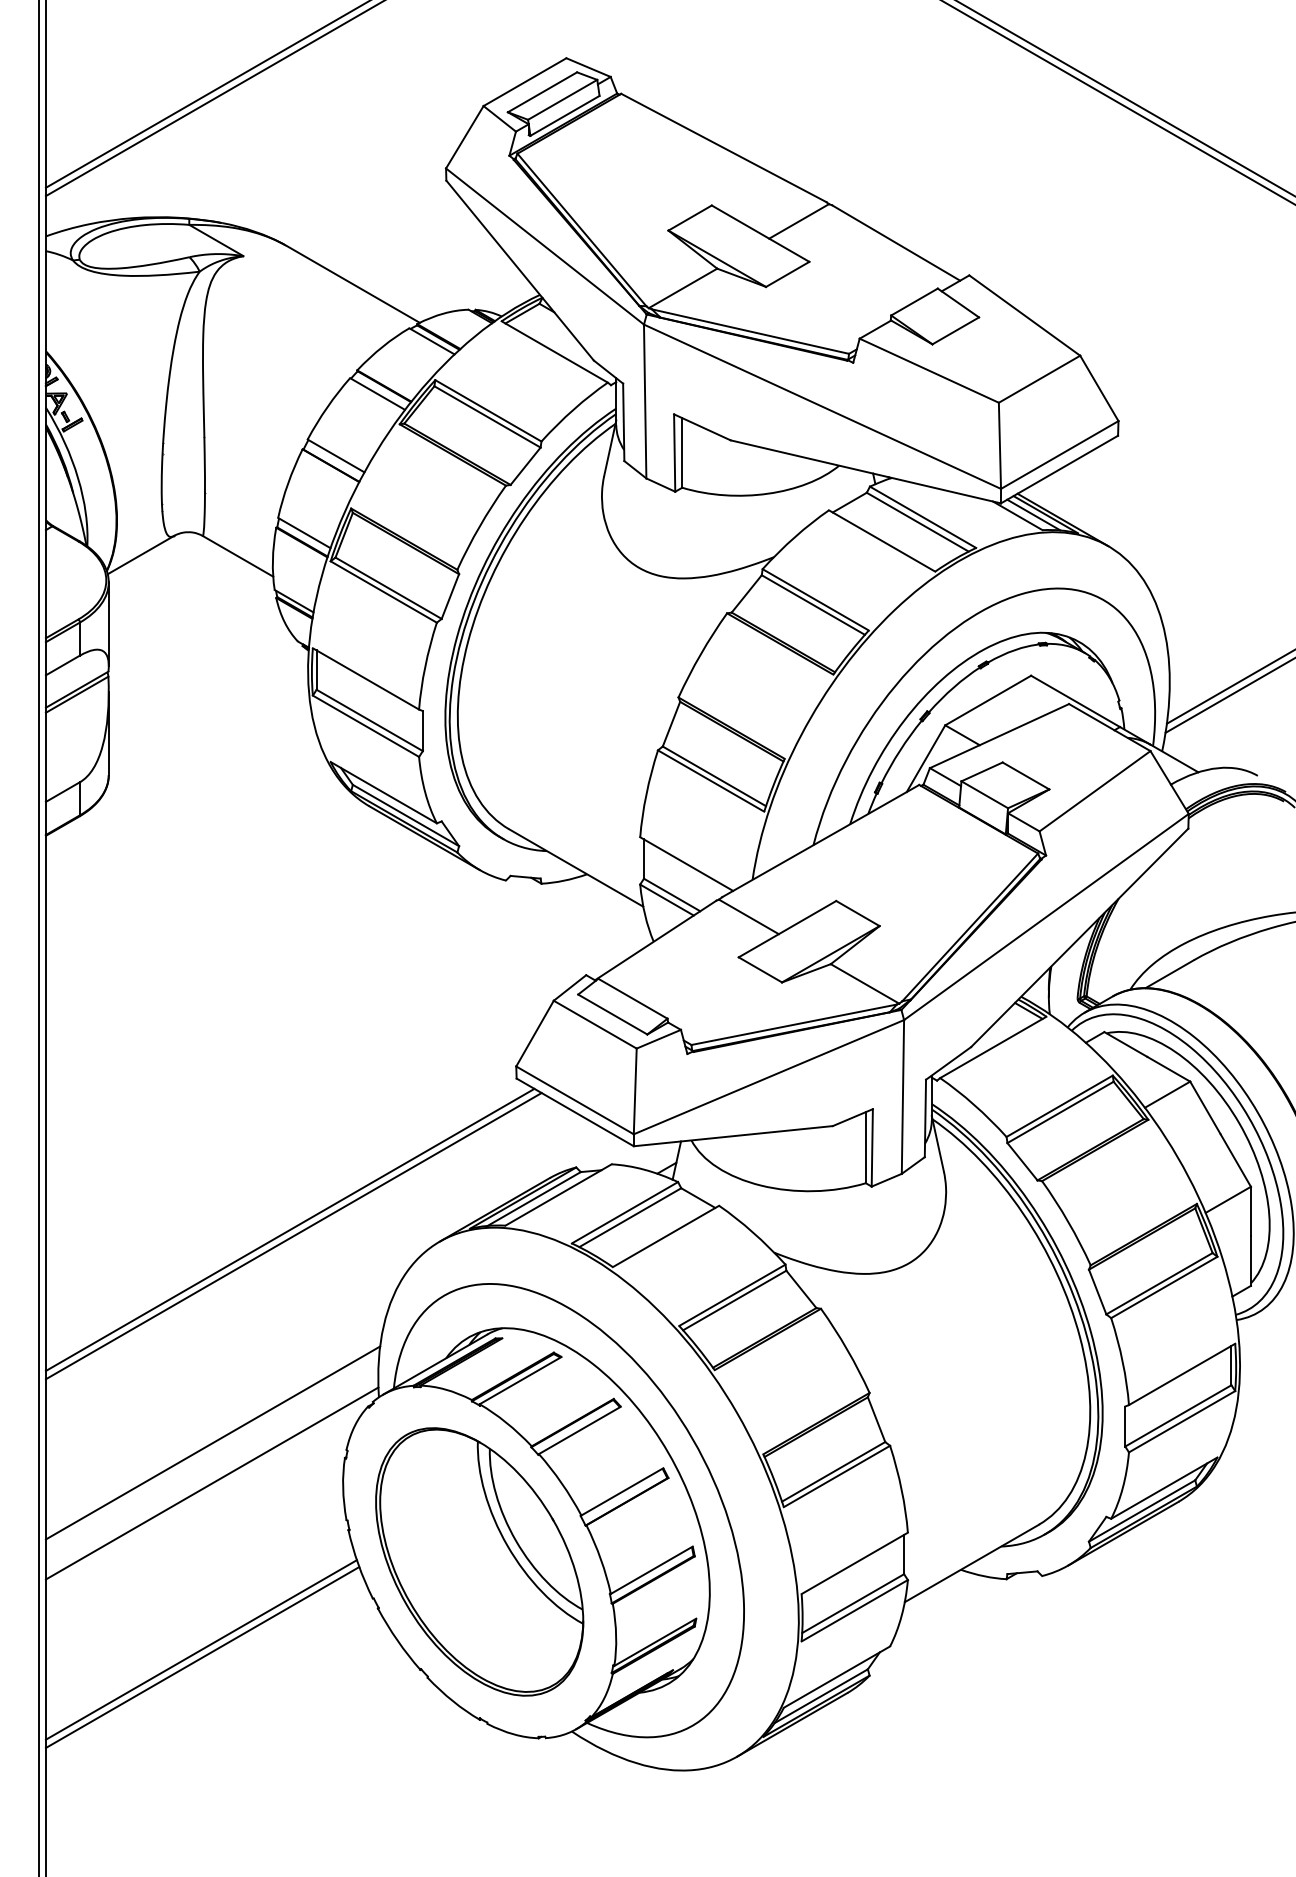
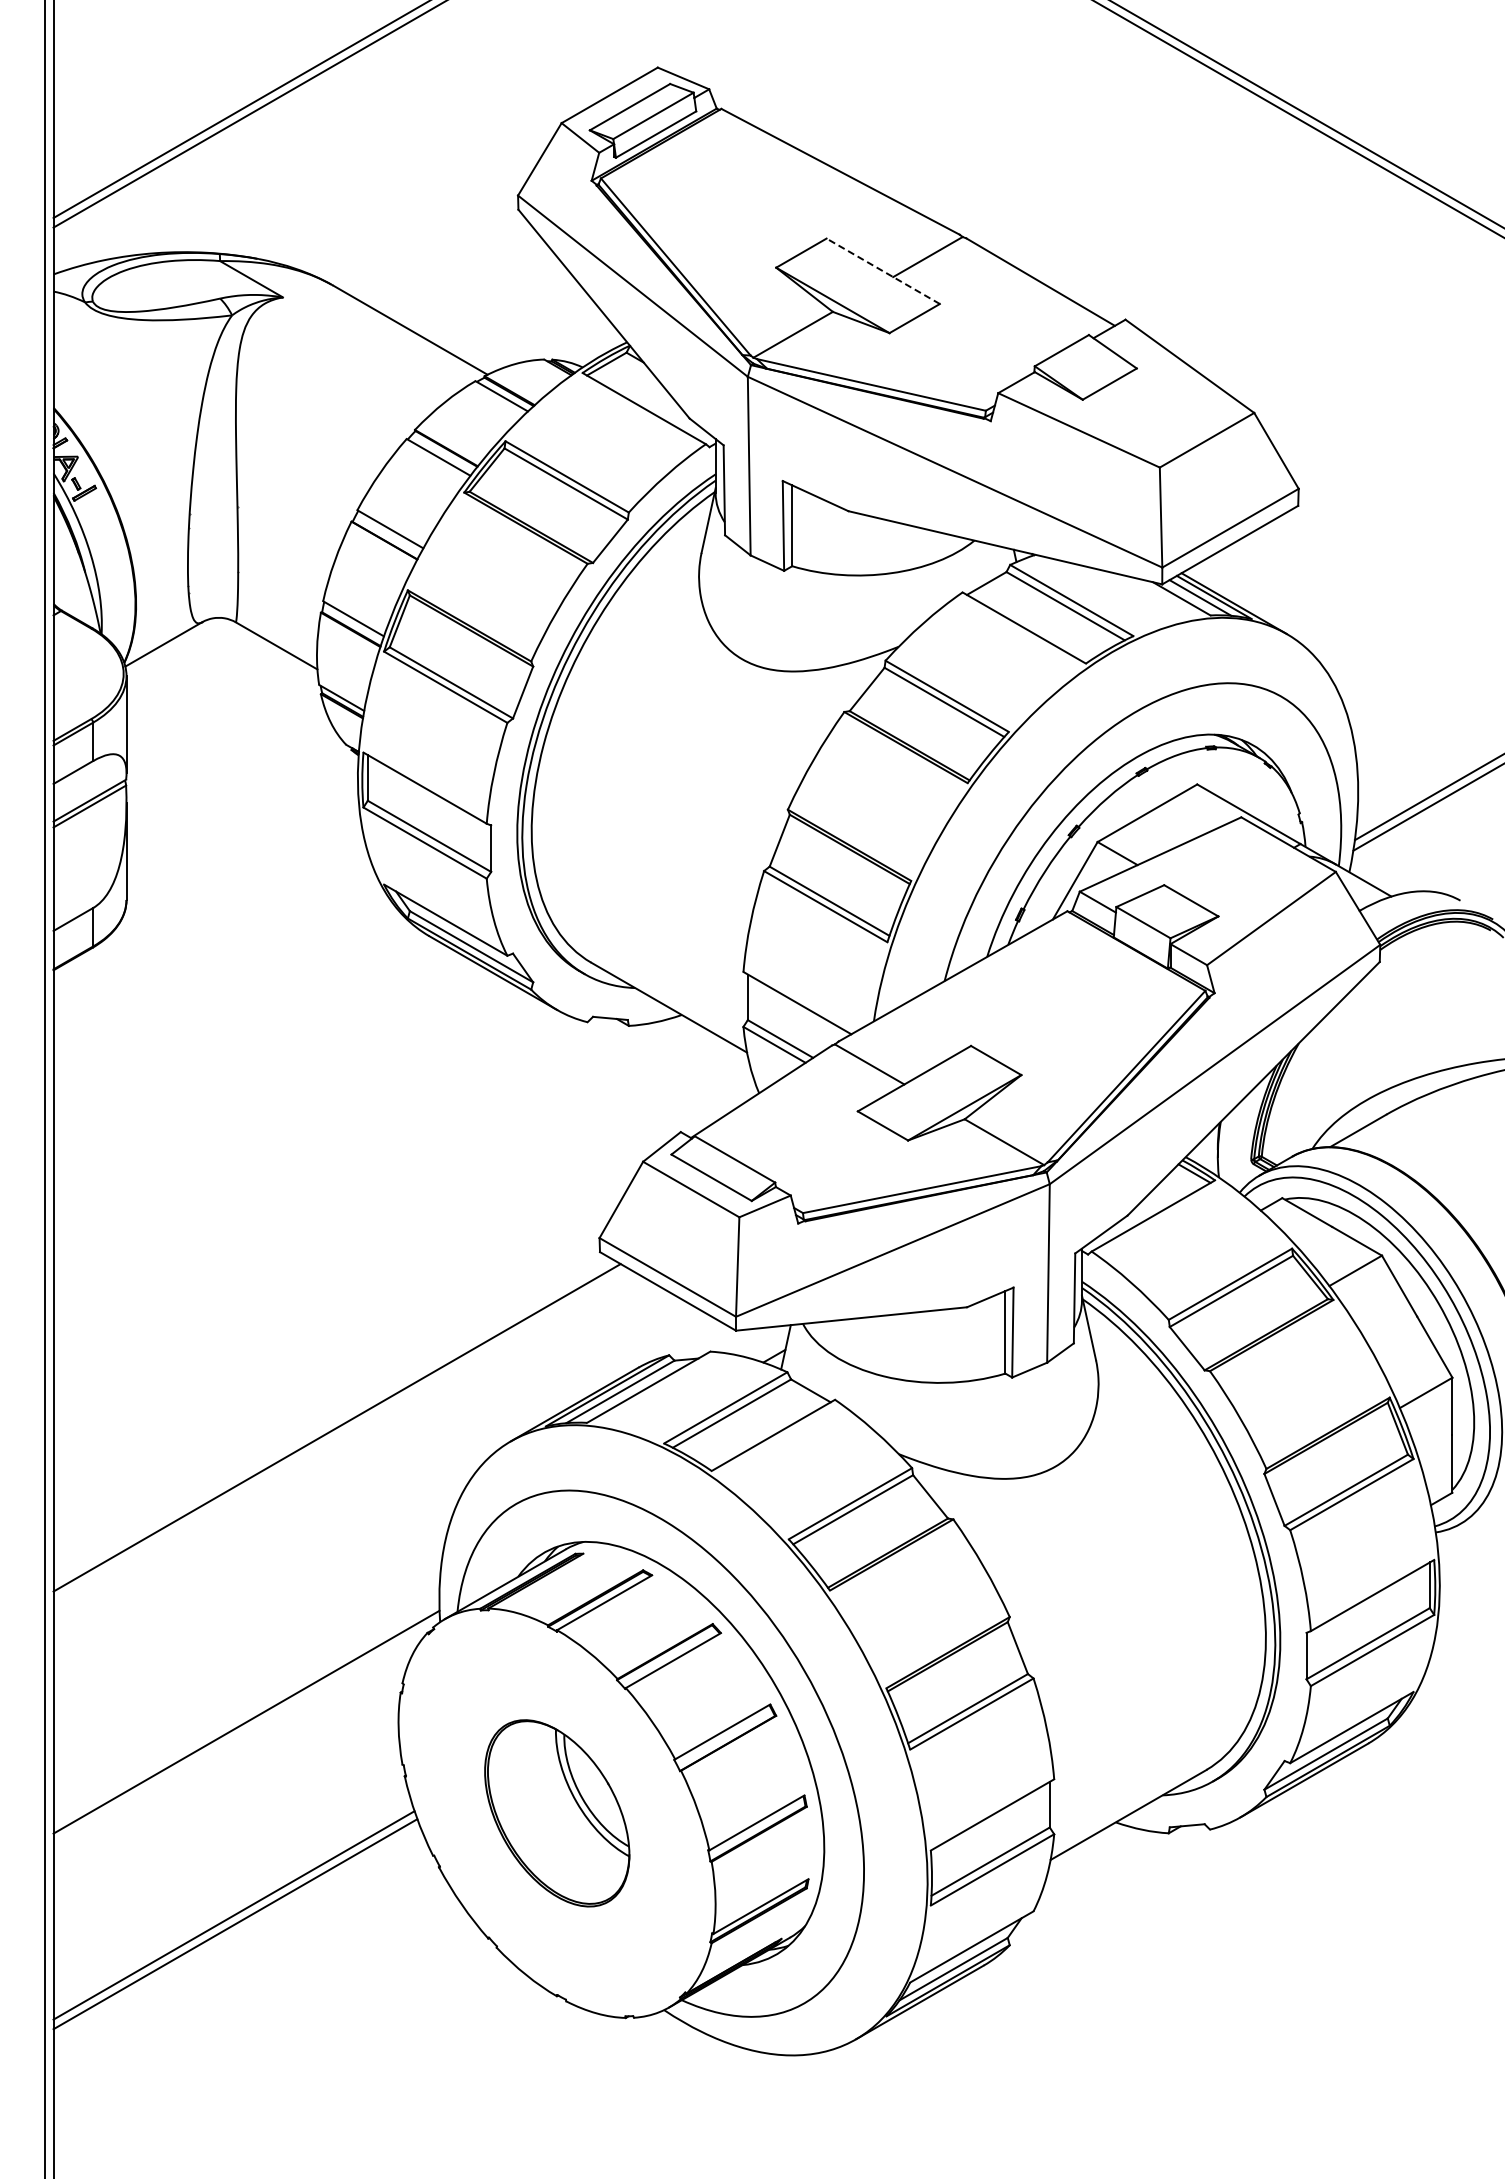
line: (759, 233) -> (882, 271), solid -> dashed
line: (293, 1235) -> (341, 1434), removed
line: (212, 1443) -> (247, 1675), removed
part: (480, 1562) -> (557, 1813), size x0.6

